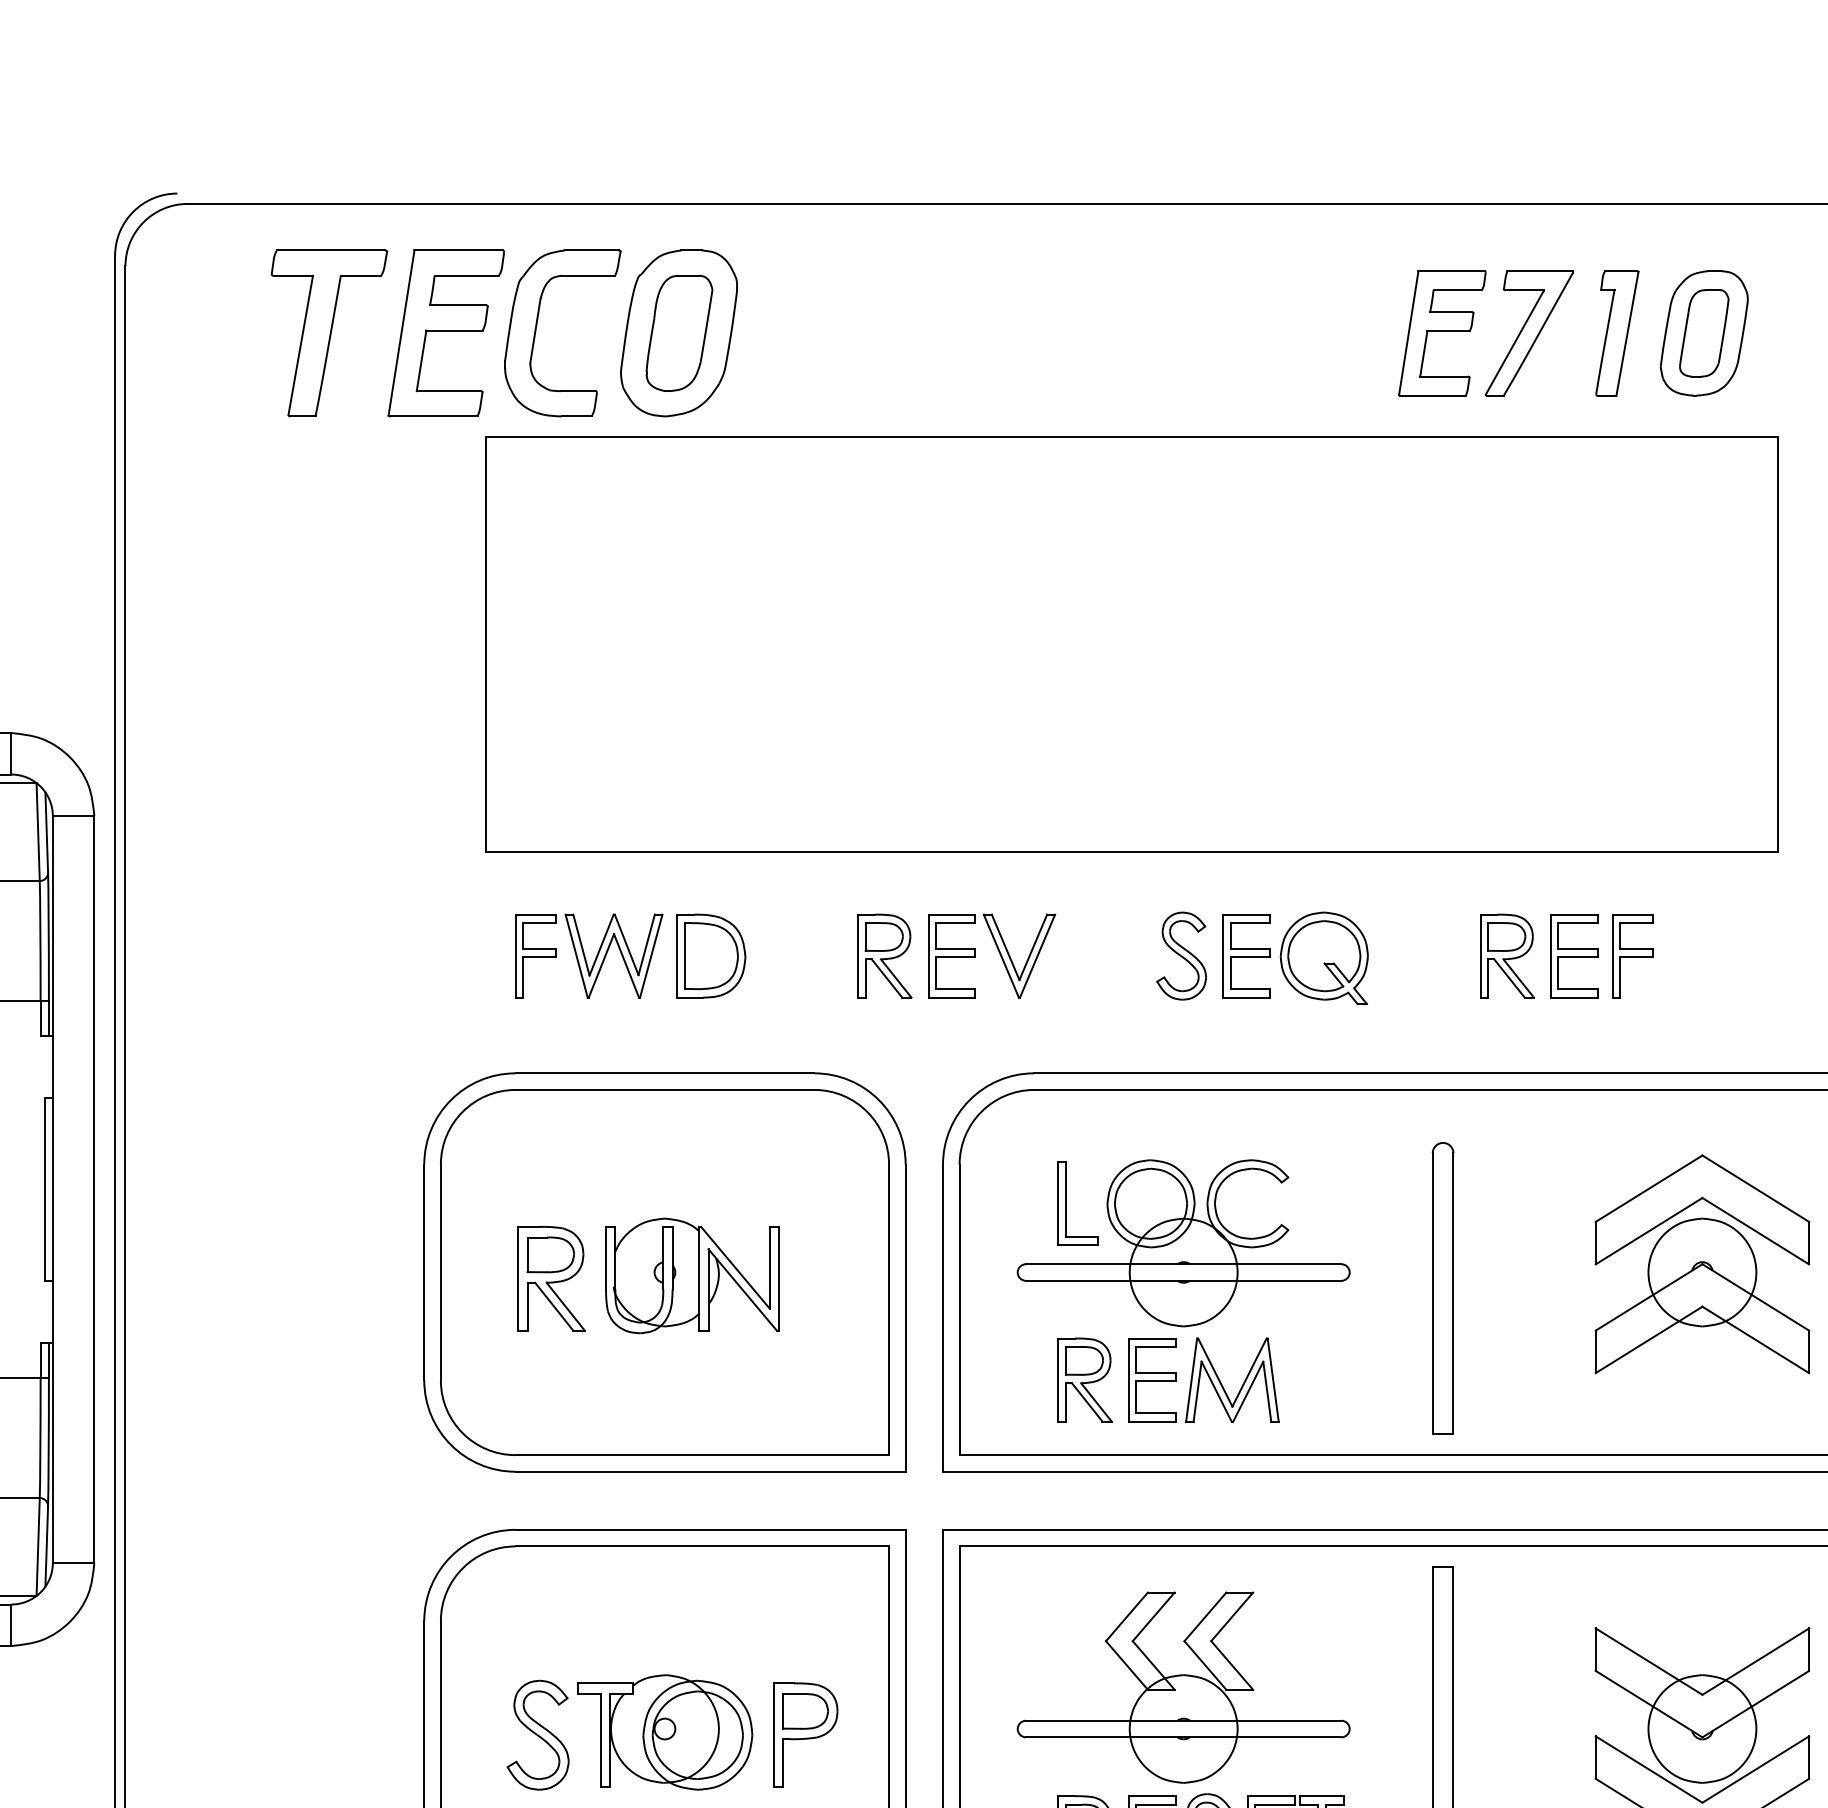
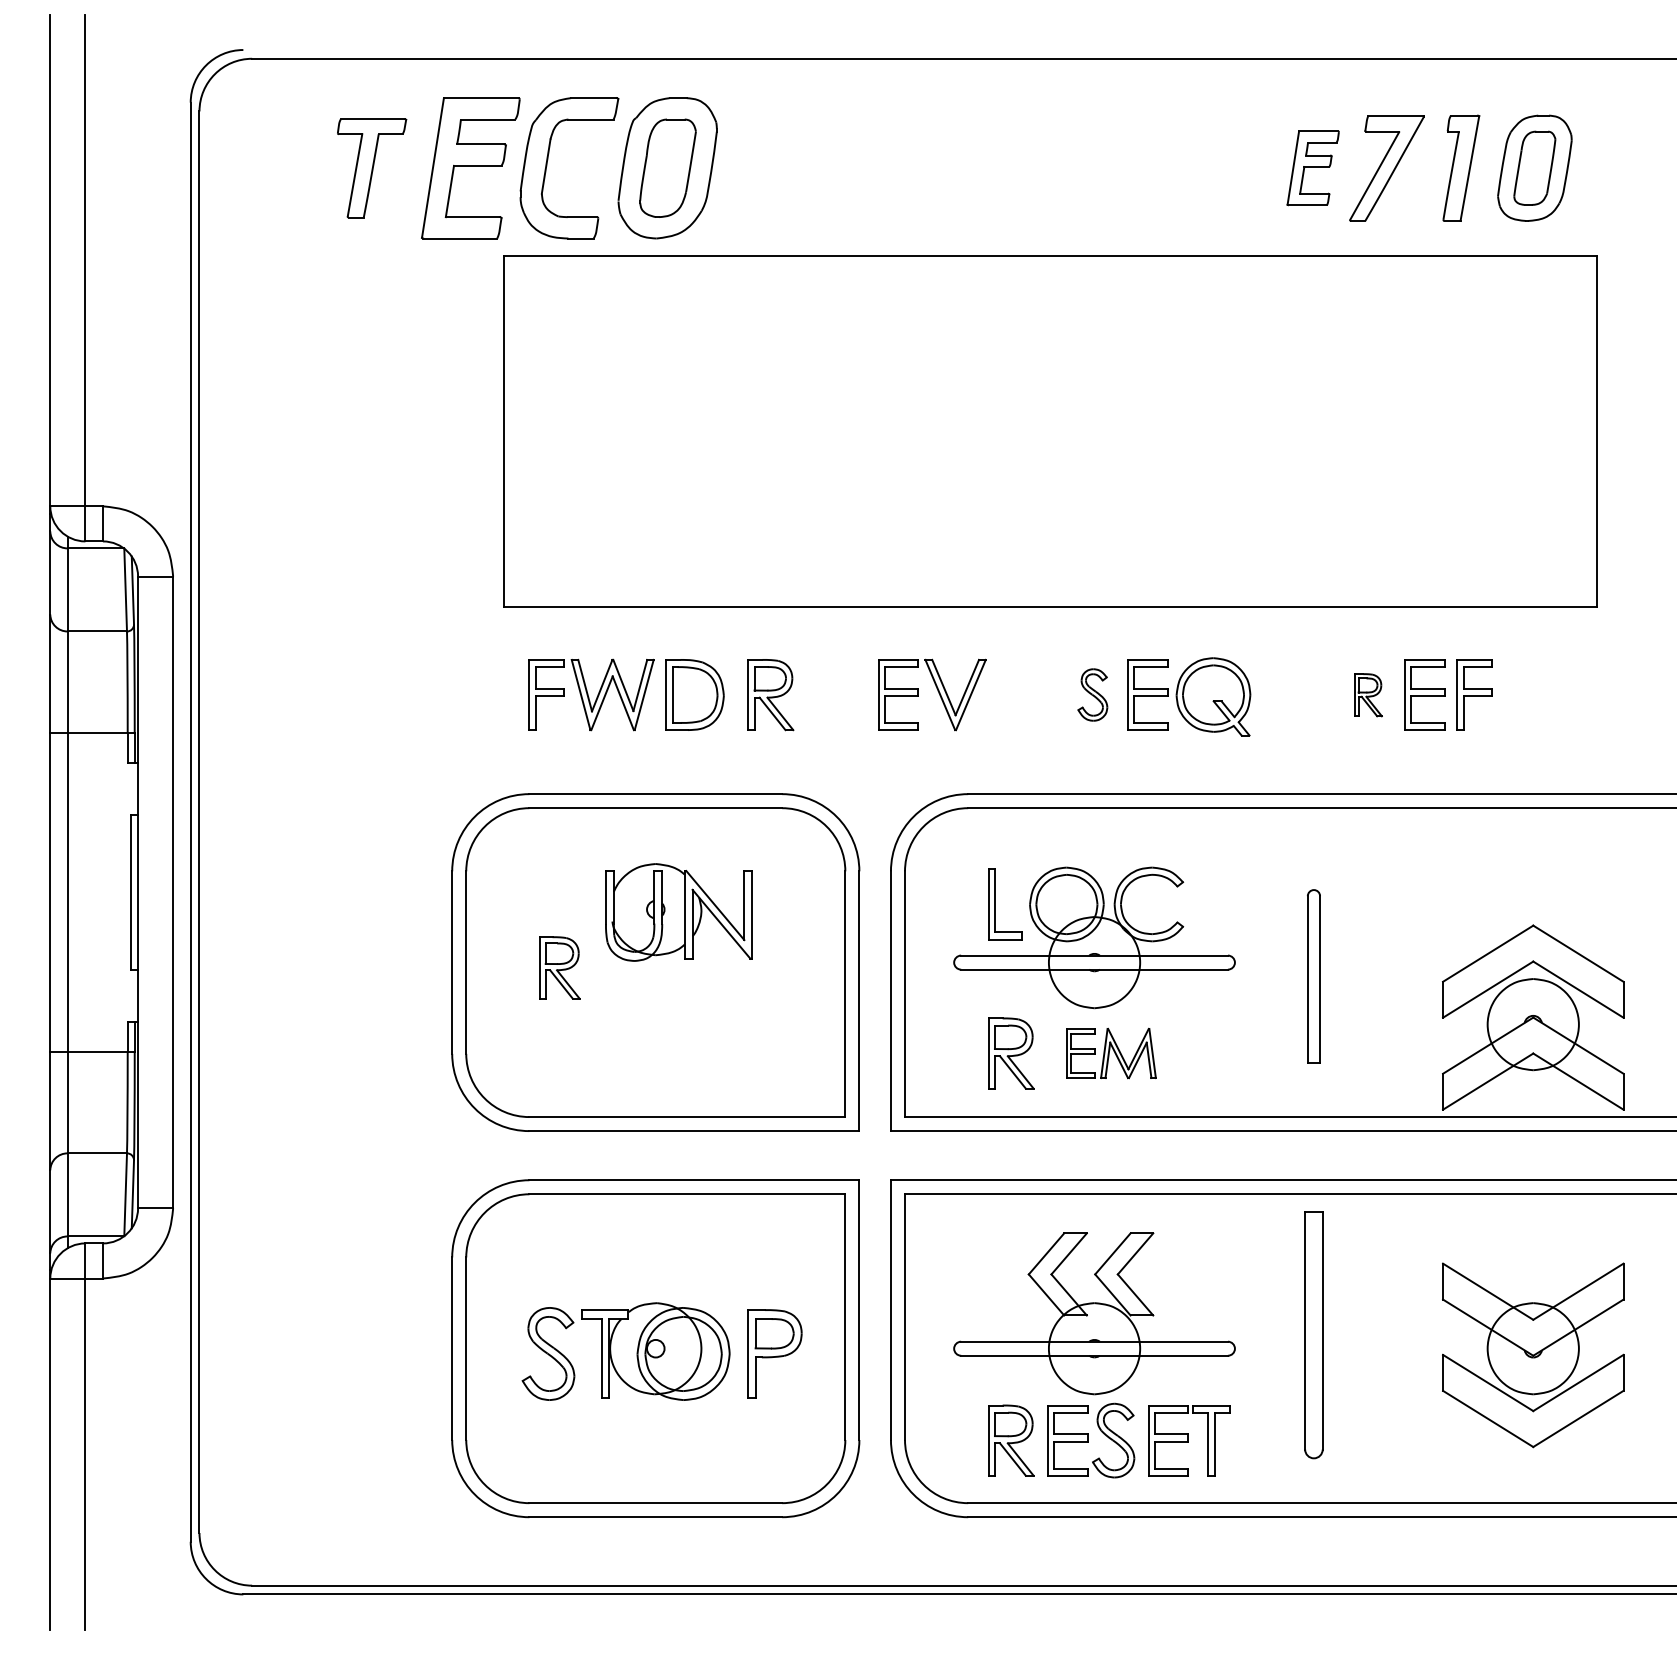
part: (1441, 332) -> (1312, 167), size x0.7
part: (328, 333) -> (371, 168), size x0.7
part: (1181, 955) -> (1092, 694), size x0.7
part: (884, 956) -> (770, 695), moved
part: (1507, 956) -> (1368, 695), size x0.6
part: (1702, 1264) -> (1533, 1017), moved
part: (691, 1275) -> (678, 912), moved
part: (551, 1278) -> (559, 967), size x0.7
part: (1442, 1288) -> (1313, 976), size x0.7
part: (1203, 1379) -> (1111, 1053), size x0.7

